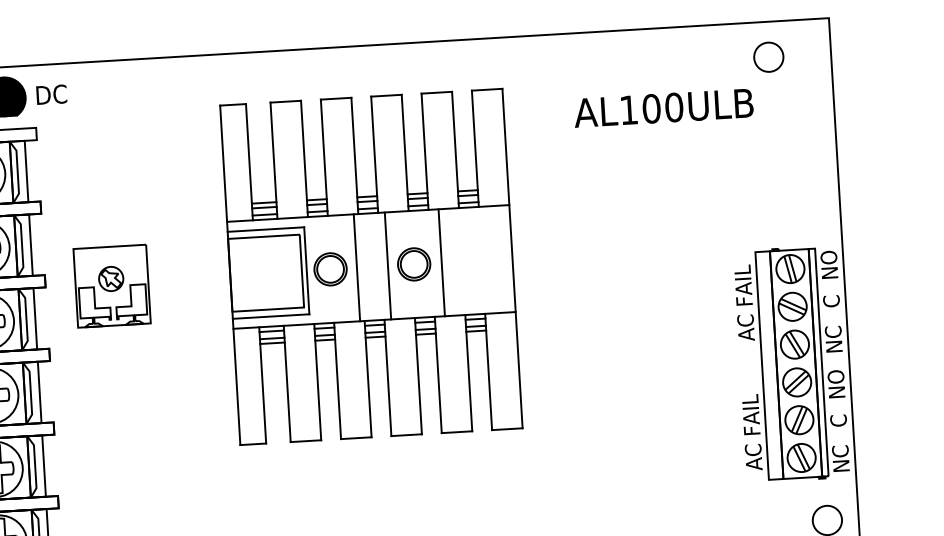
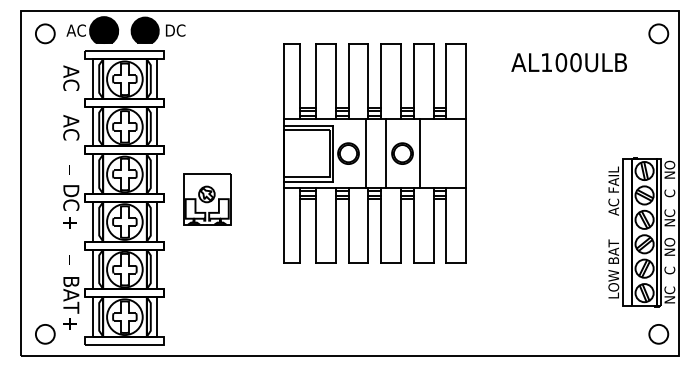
circle: (768, 56) -> (658, 33), moved
part: (112, 286) -> (207, 199), moved
text: (751, 424) -> (613, 269), AC FAIL -> LOW BAT

